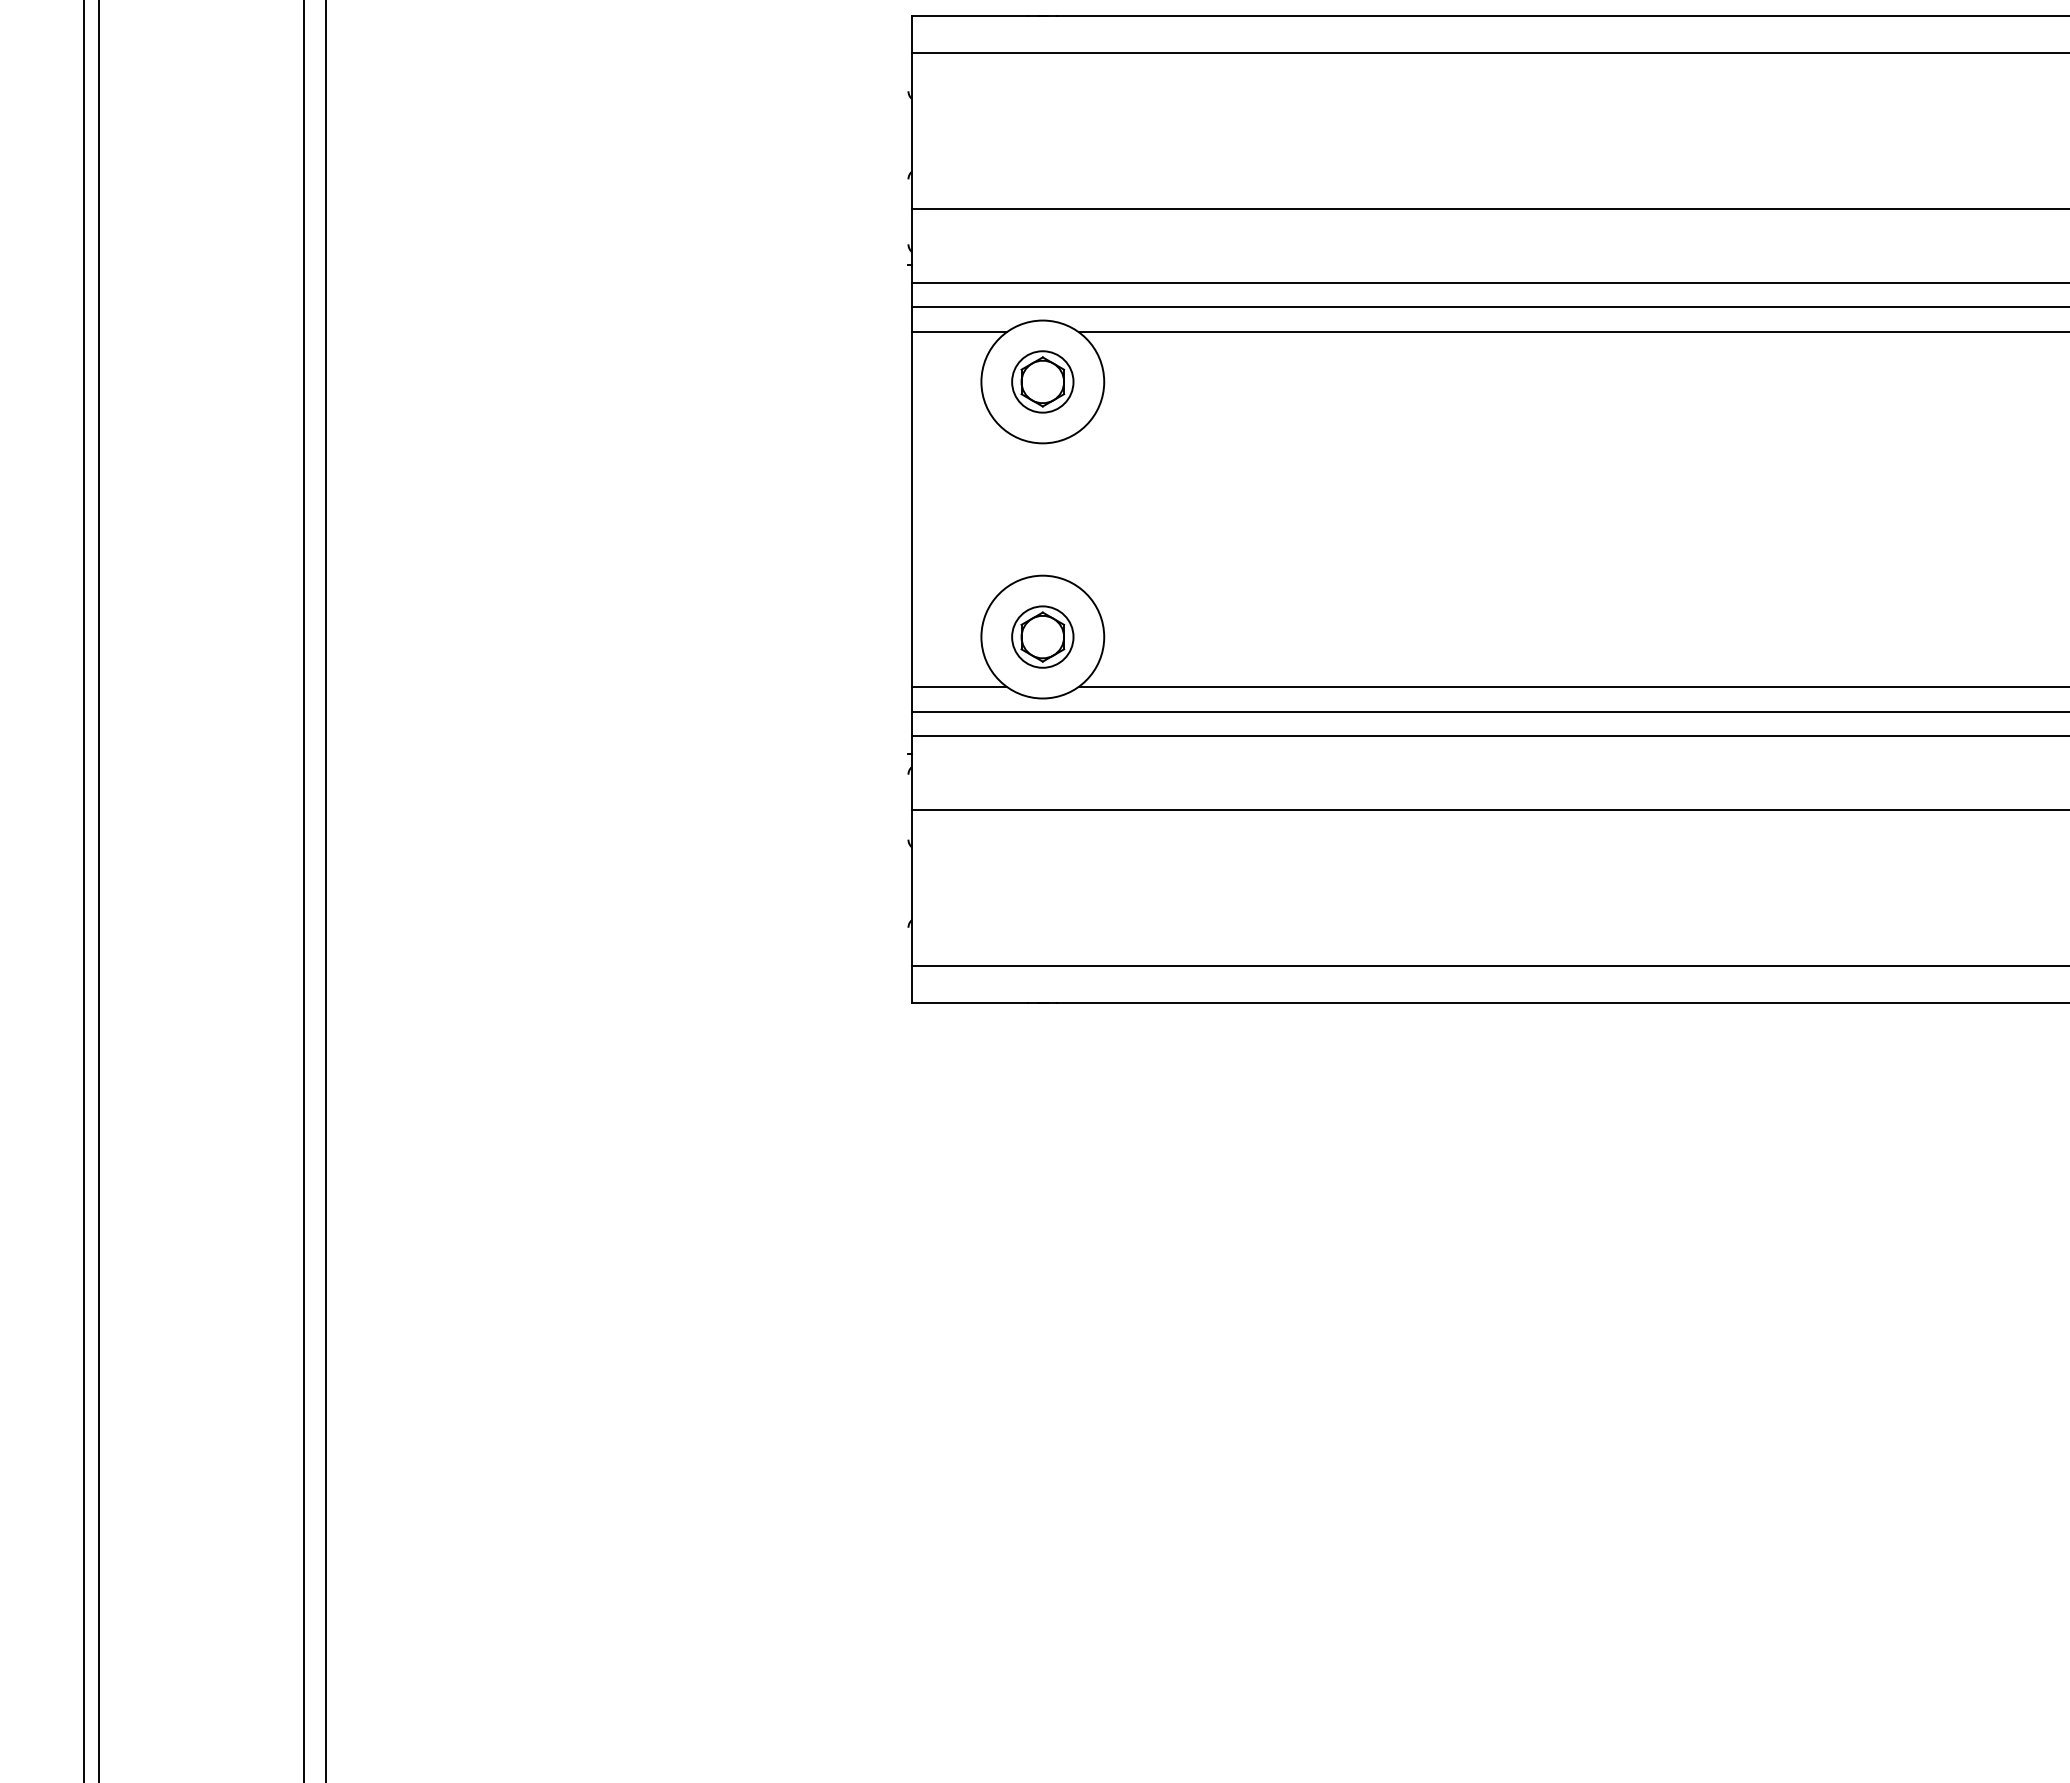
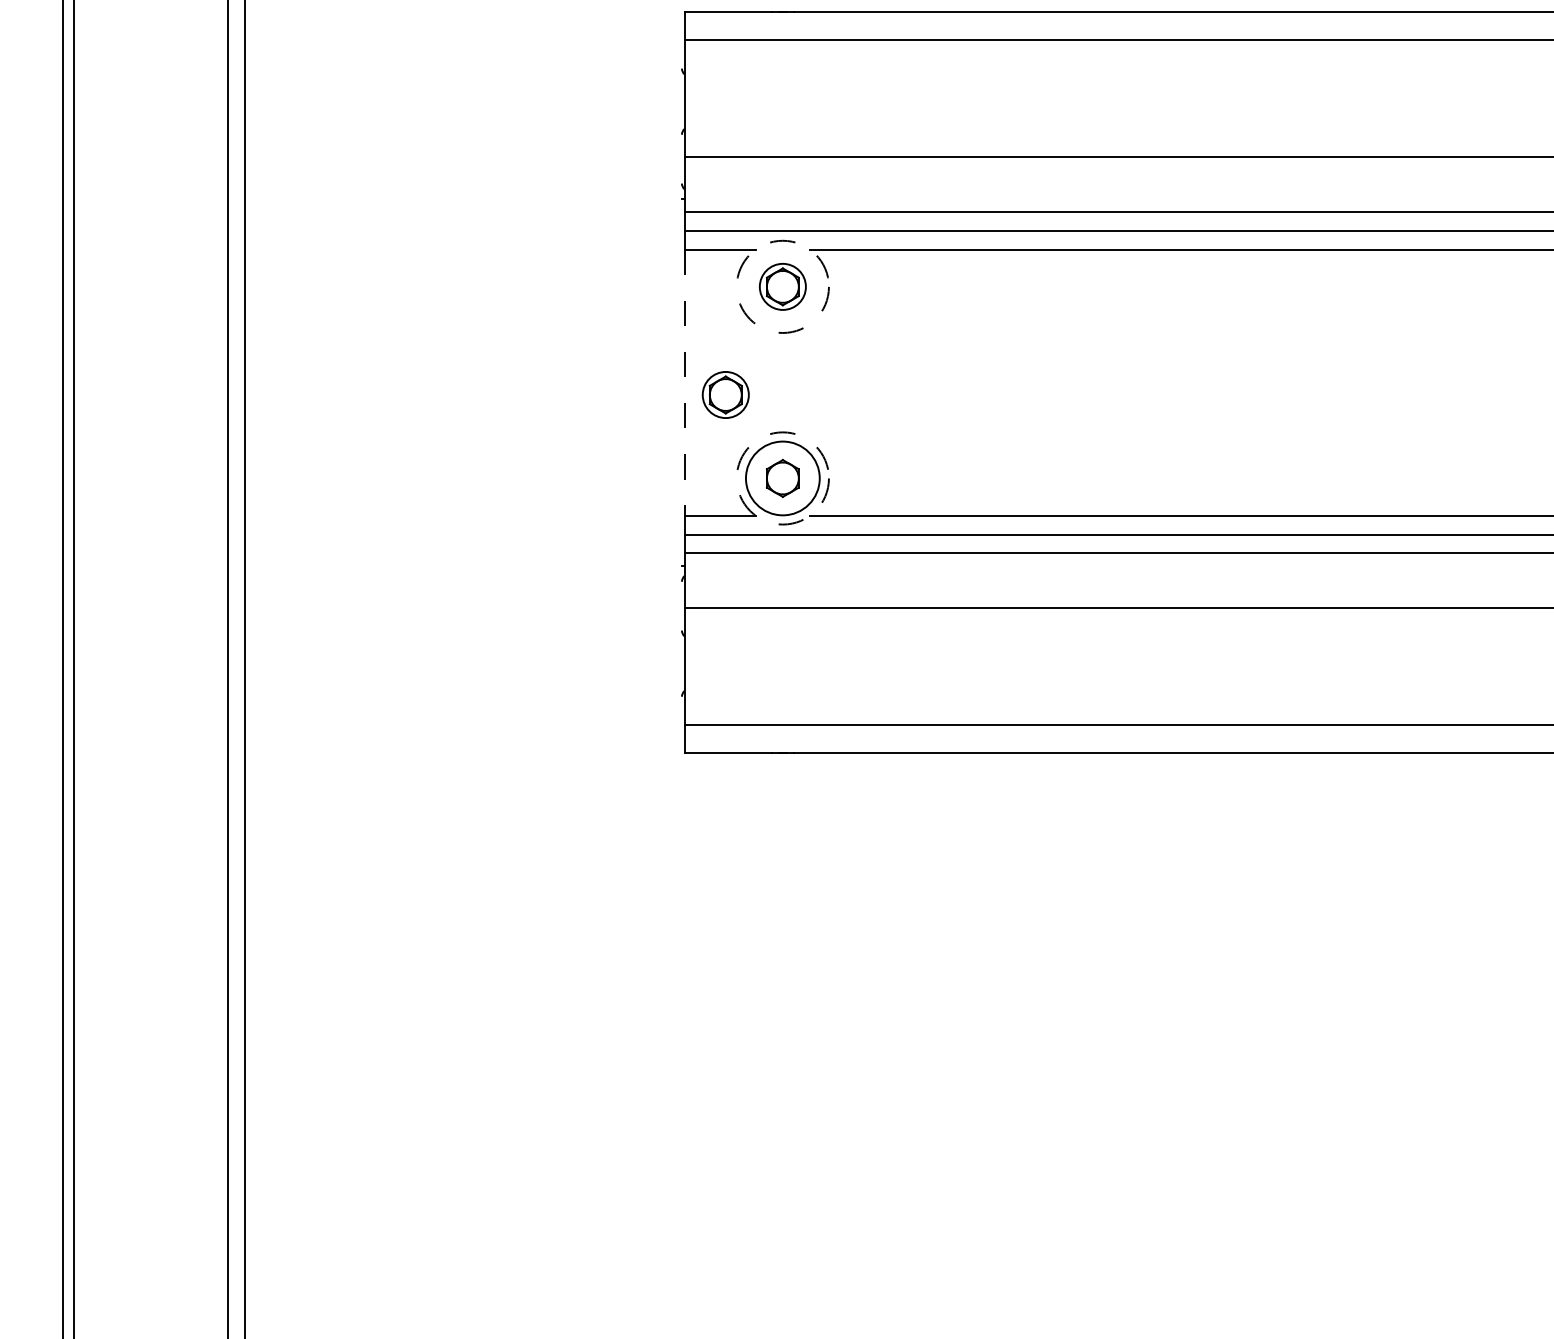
circle: (1042, 381) -> (782, 286), solid -> dashed
line: (911, 510) -> (684, 383), solid -> dashed
part: (966, 525) -> (725, 394), added
circle: (1042, 636) -> (782, 478), size x1.6
circle: (1042, 636) -> (782, 478), solid -> dashed

